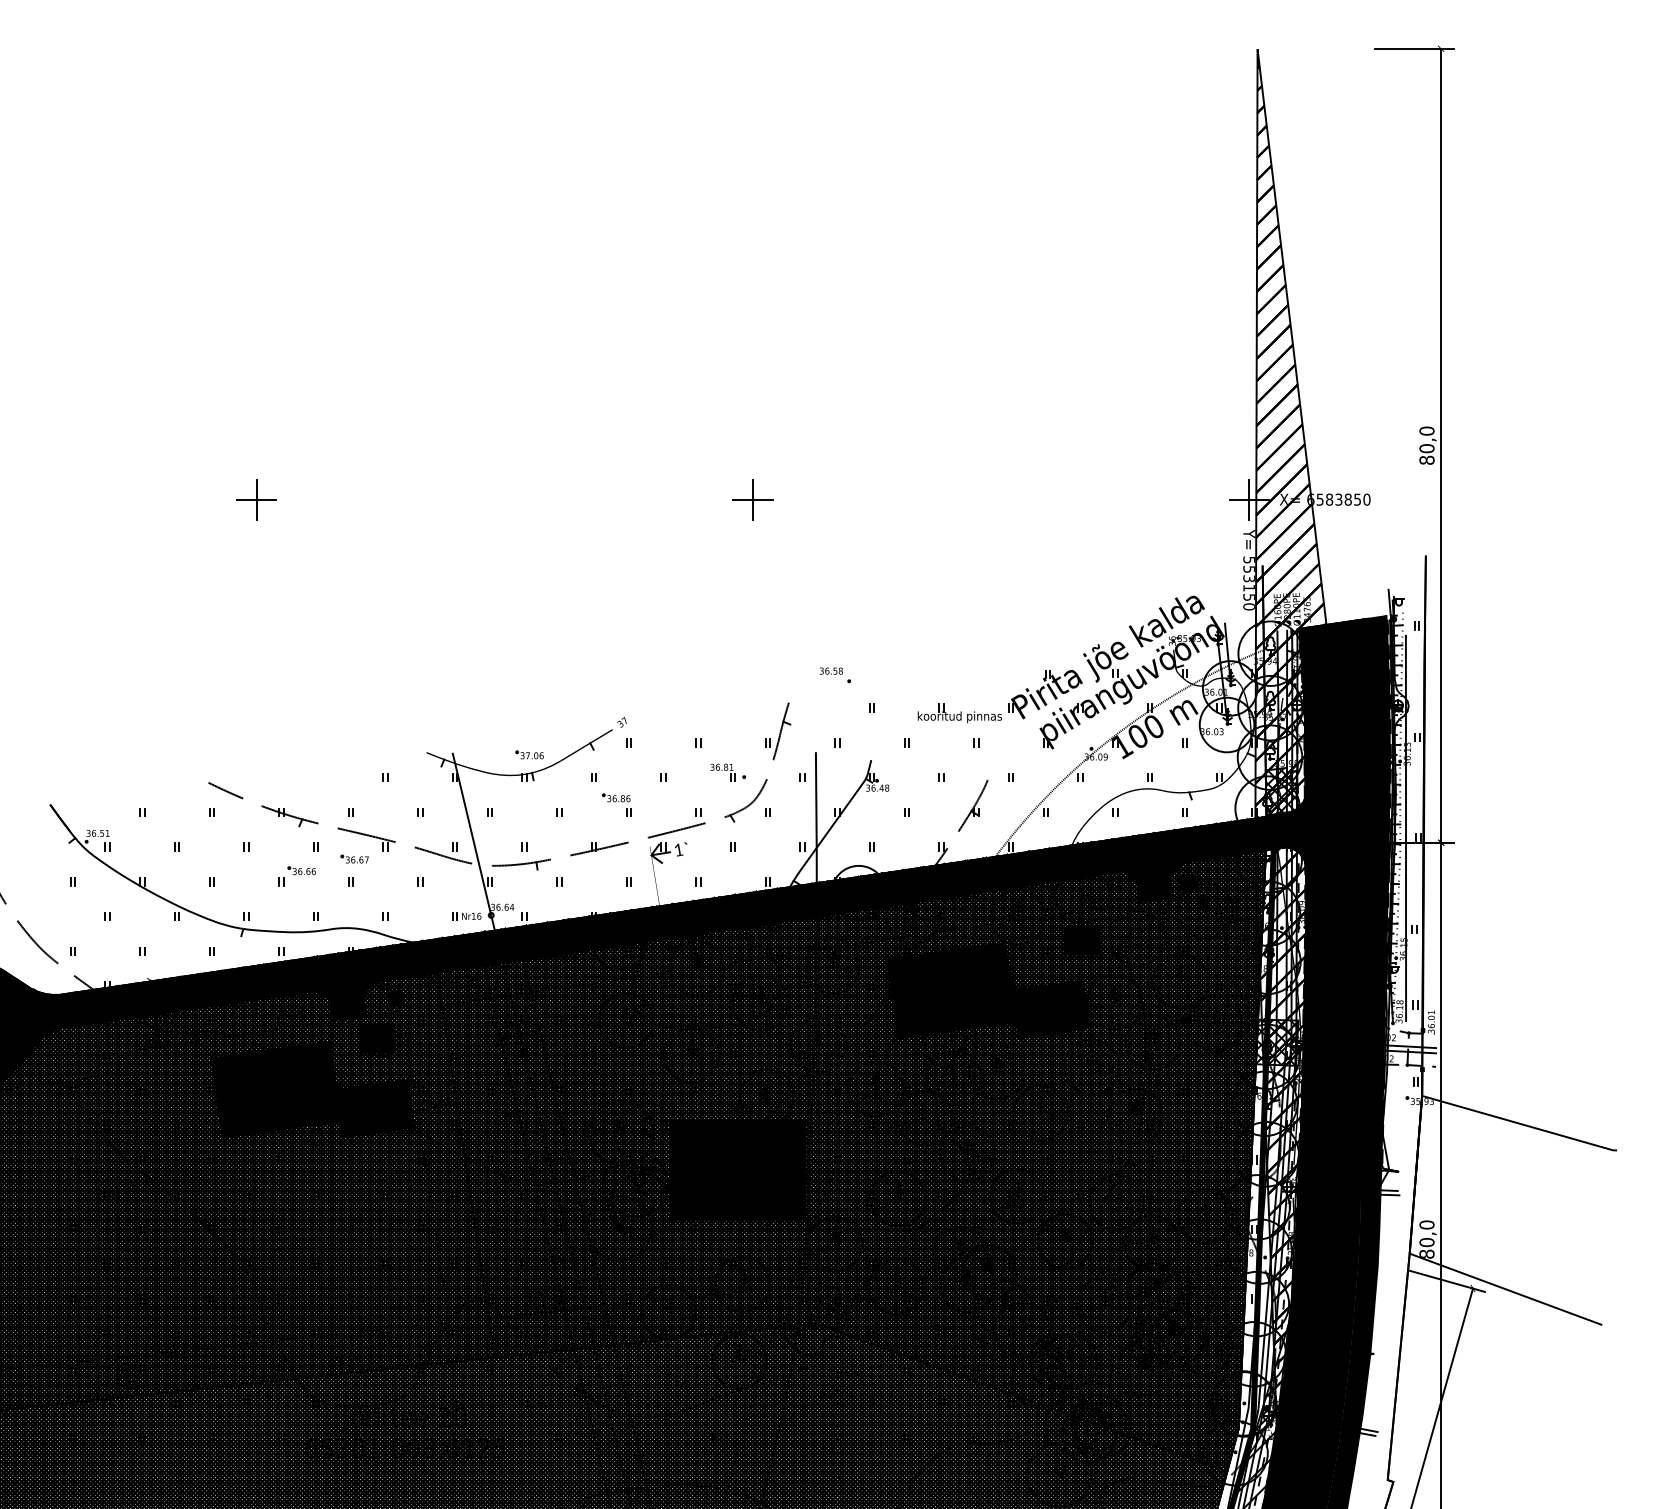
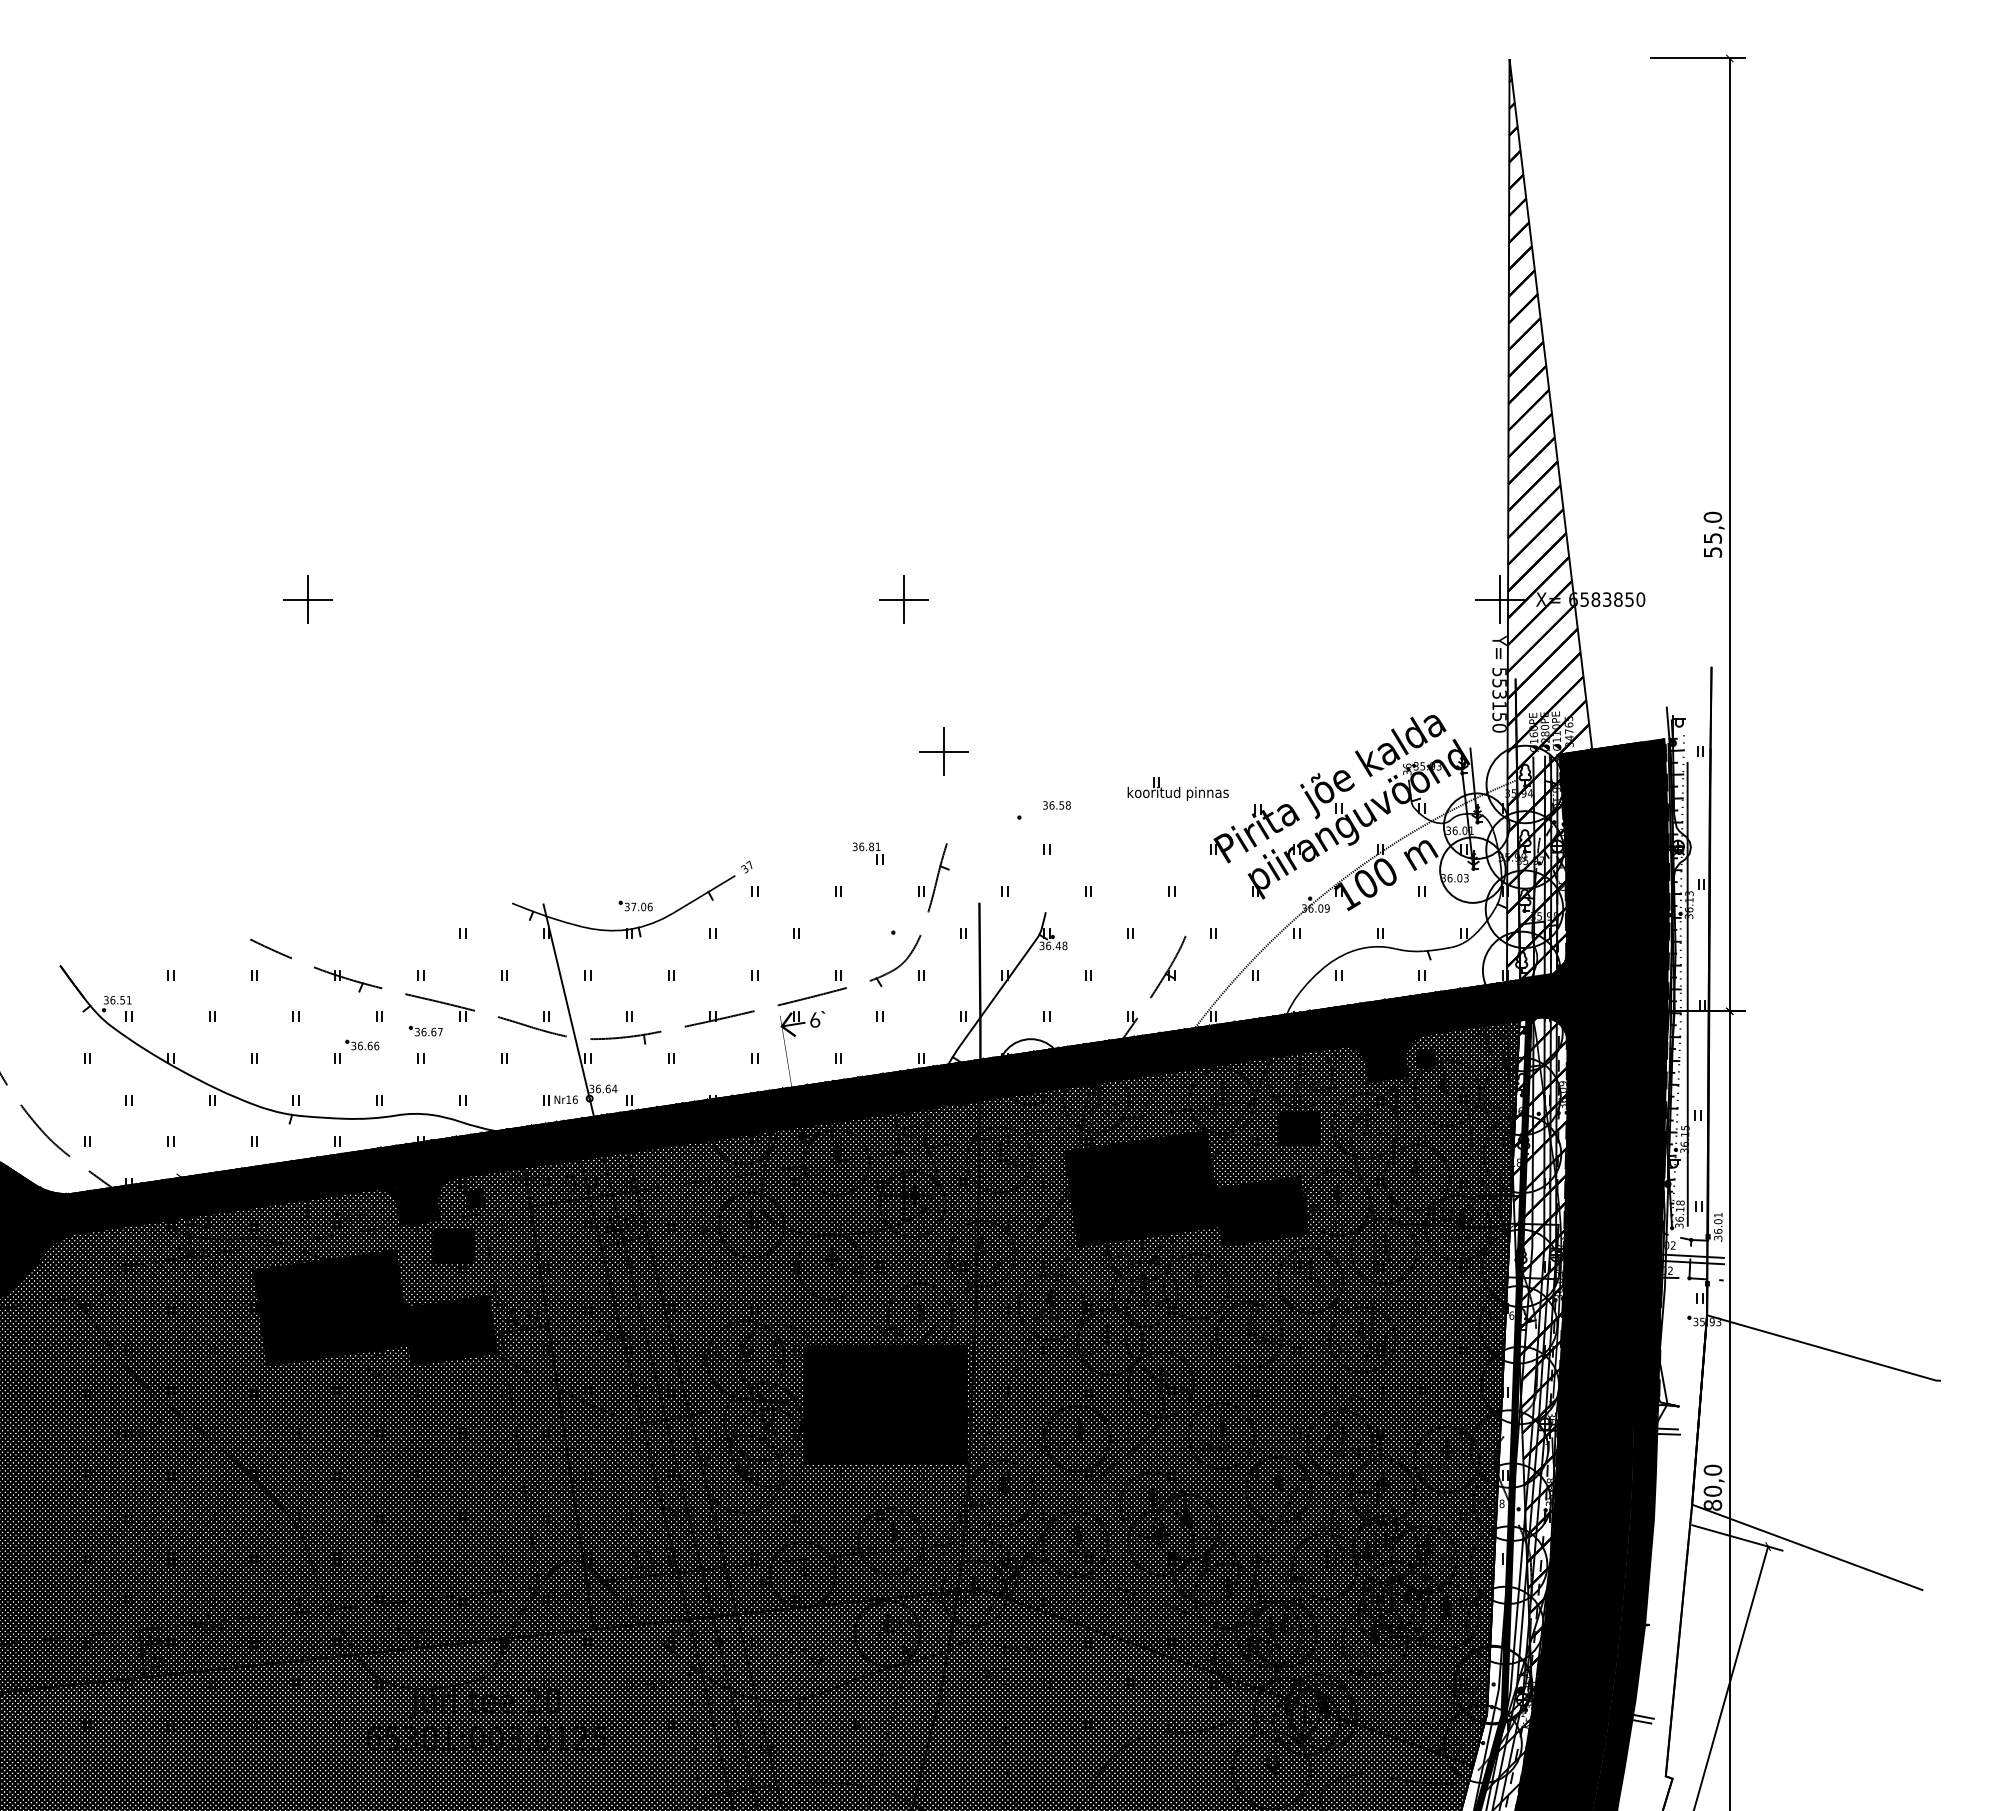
text: (1426, 453) -> (1712, 544), 80,0 -> 55,0
part: (786, 626) -> (943, 751), added
text: (831, 671) -> (1056, 805), moved
part: (959, 712) -> (1177, 788), moved
part: (722, 772) -> (867, 853), moved
hatch: (1281, 791) -> (1538, 949), removed
part: (616, 797) -> (739, 957), removed
text: (679, 849) -> (815, 1019), 1` -> 6`
hatch: (1276, 1042) -> (1532, 1251), removed

